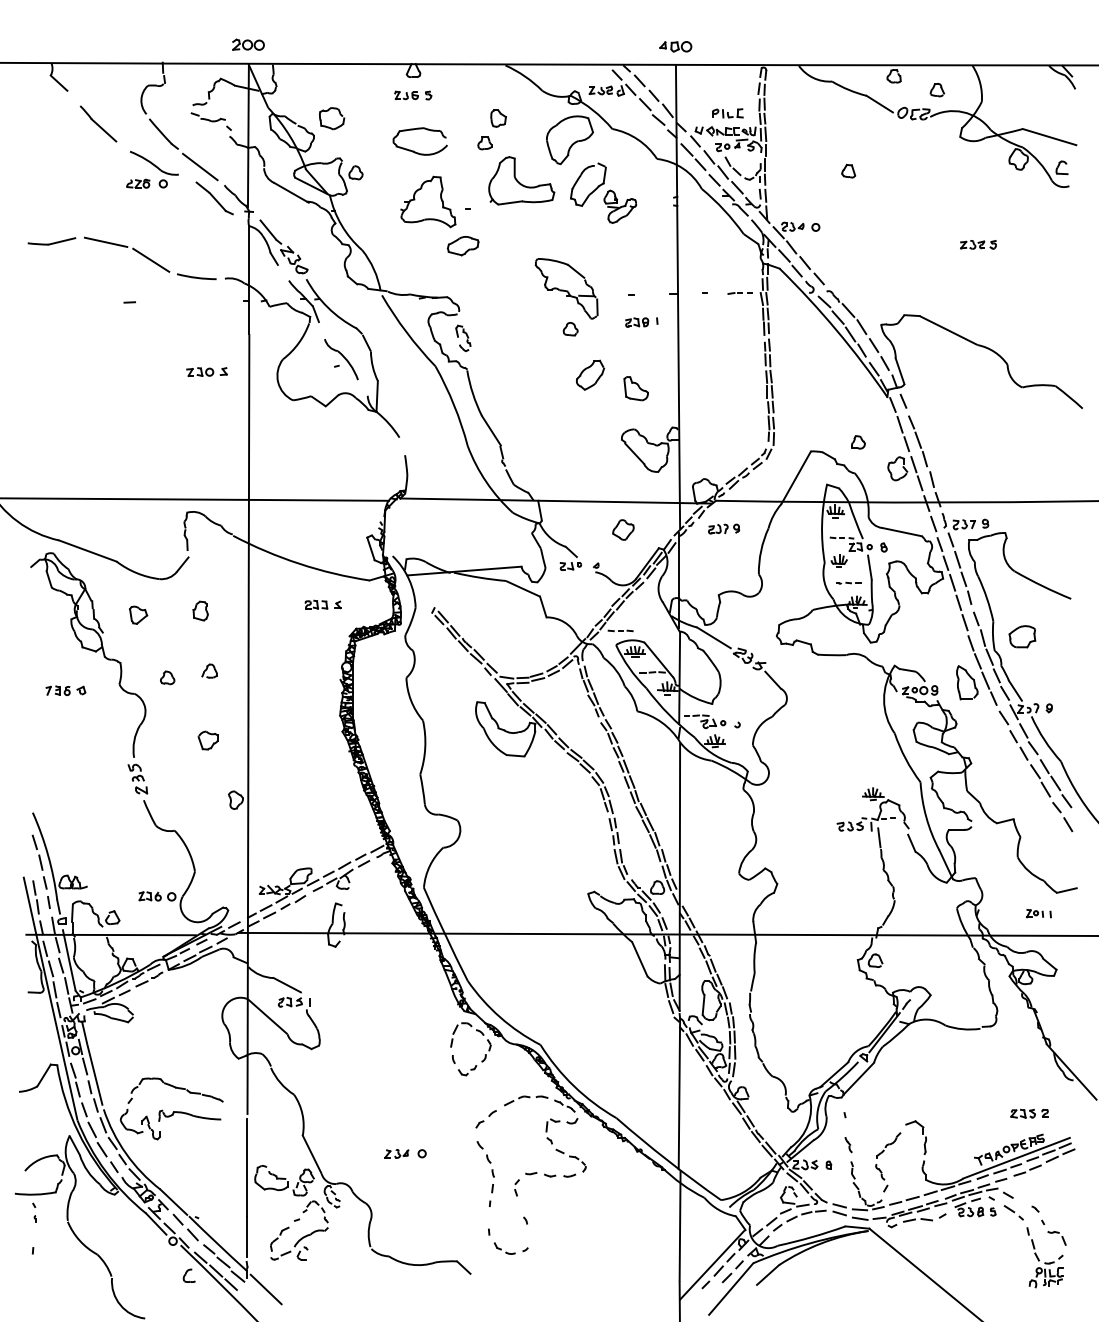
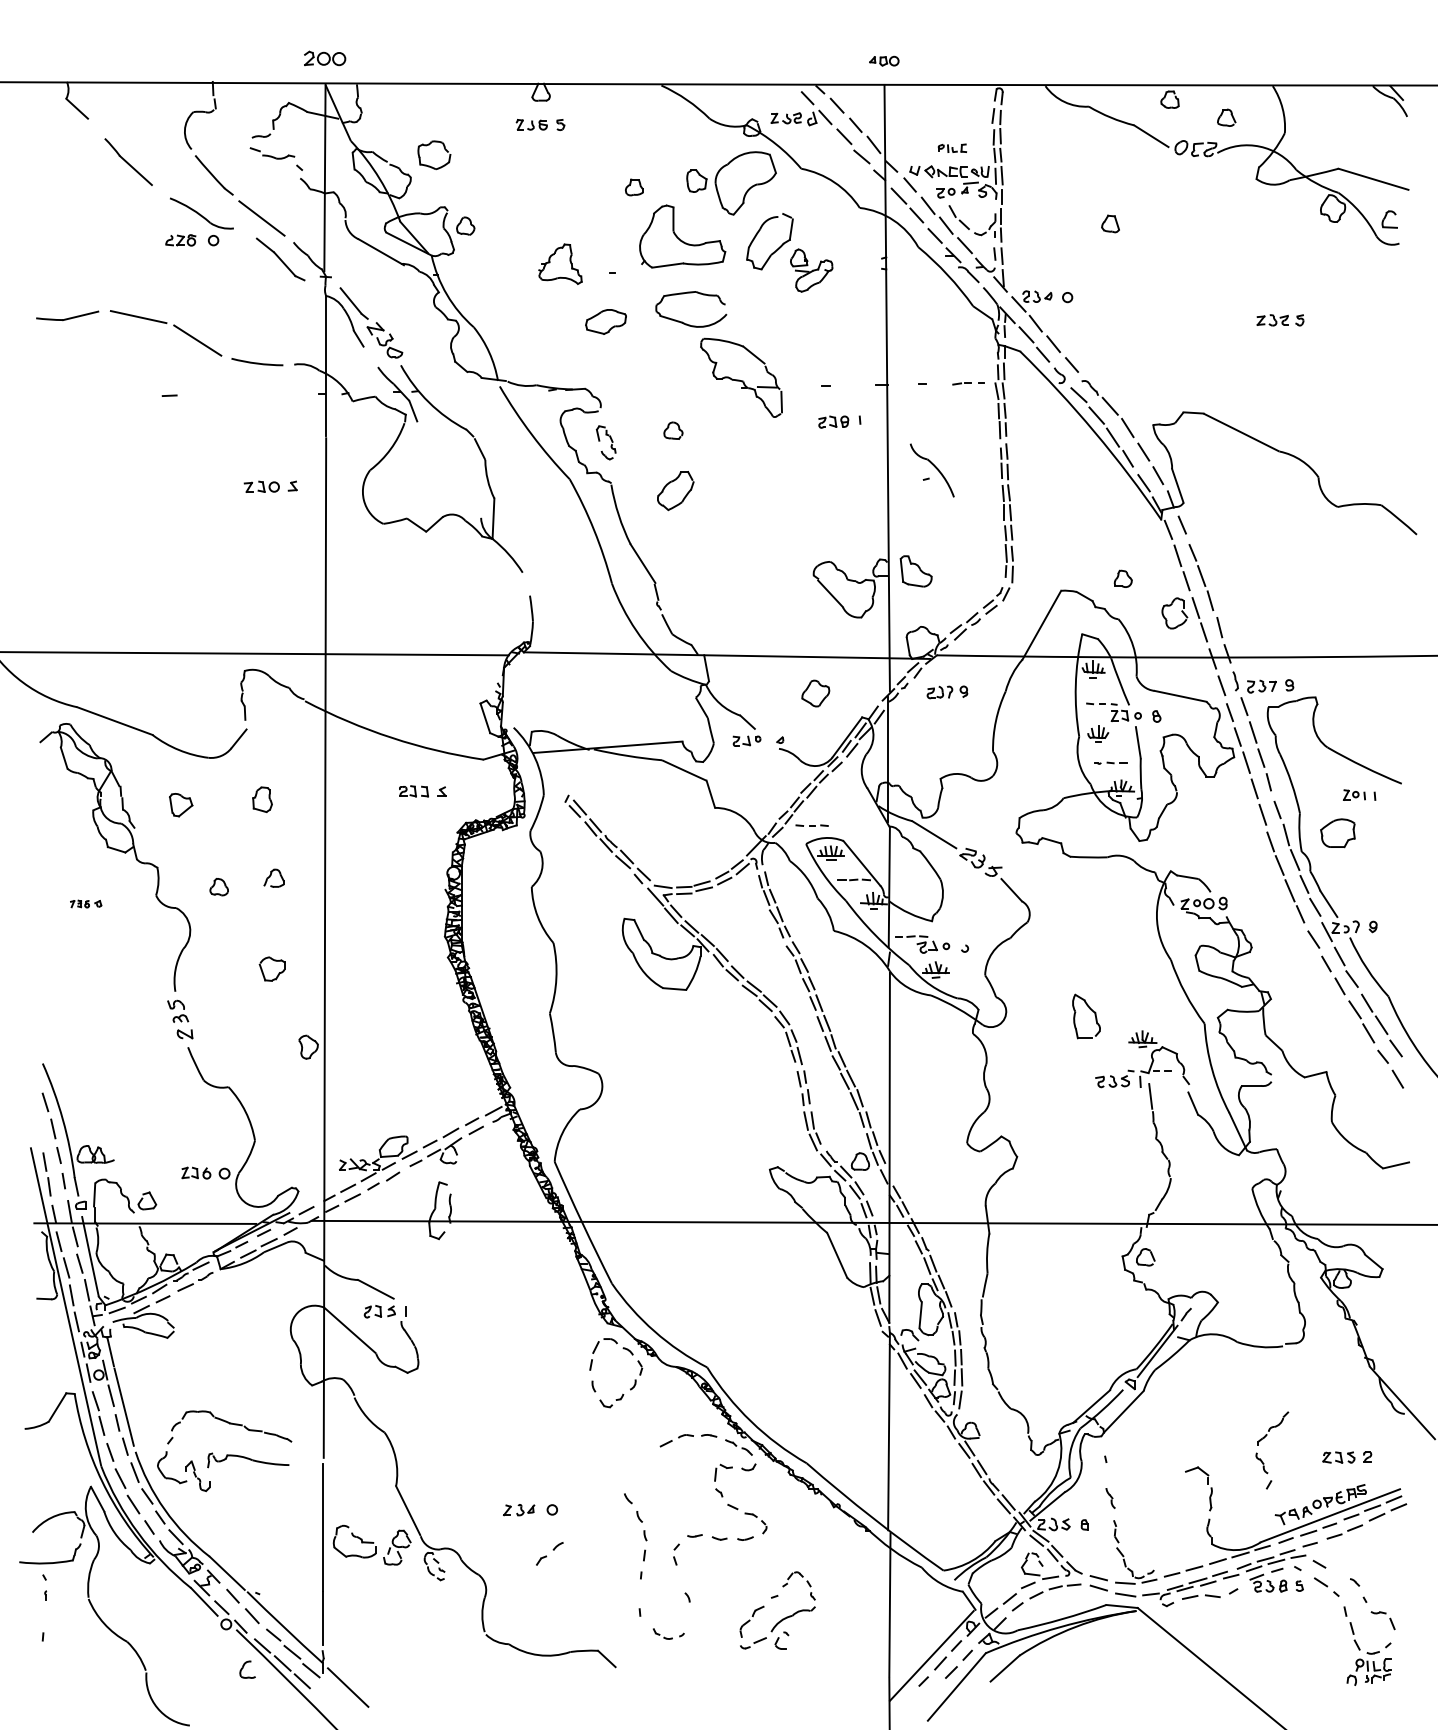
part: (675, 46) -> (883, 60), size x0.7
part: (727, 113) -> (951, 148), size x0.7
part: (498, 118) -> (696, 181), moved
part: (415, 151) -> (684, 322), moved
part: (428, 201) -> (560, 263), size x0.6
part: (570, 329) -> (673, 431), moved
part: (341, 359) -> (932, 470), moved
part: (590, 374) -> (675, 490), moved
part: (635, 388) -> (915, 571), moved
part: (967, 682) -> (1086, 1016), moved
part: (65, 690) -> (85, 903), size x0.6
part: (1038, 913) -> (1359, 794), moved
part: (485, 1119) -> (548, 1554), moved
part: (880, 1169) -> (1262, 1459), moved
part: (303, 1236) -> (783, 1618), moved
part: (510, 1248) -> (667, 1633), size x0.7

